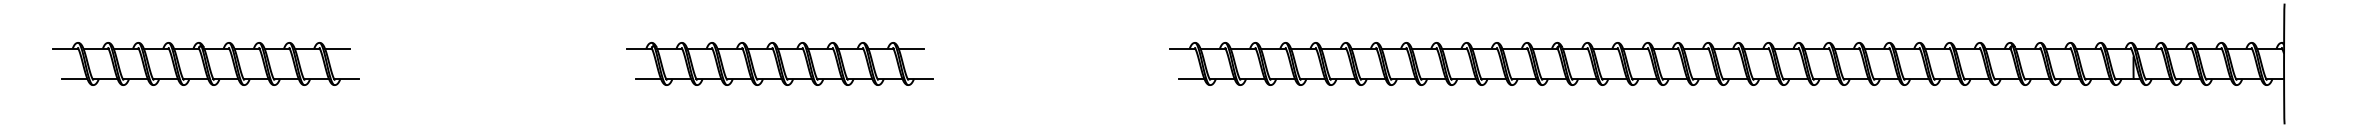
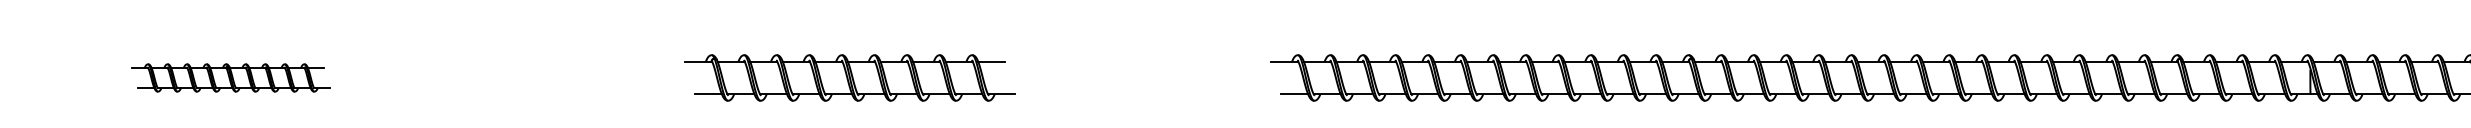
part: (205, 63) -> (230, 77), size x0.6

